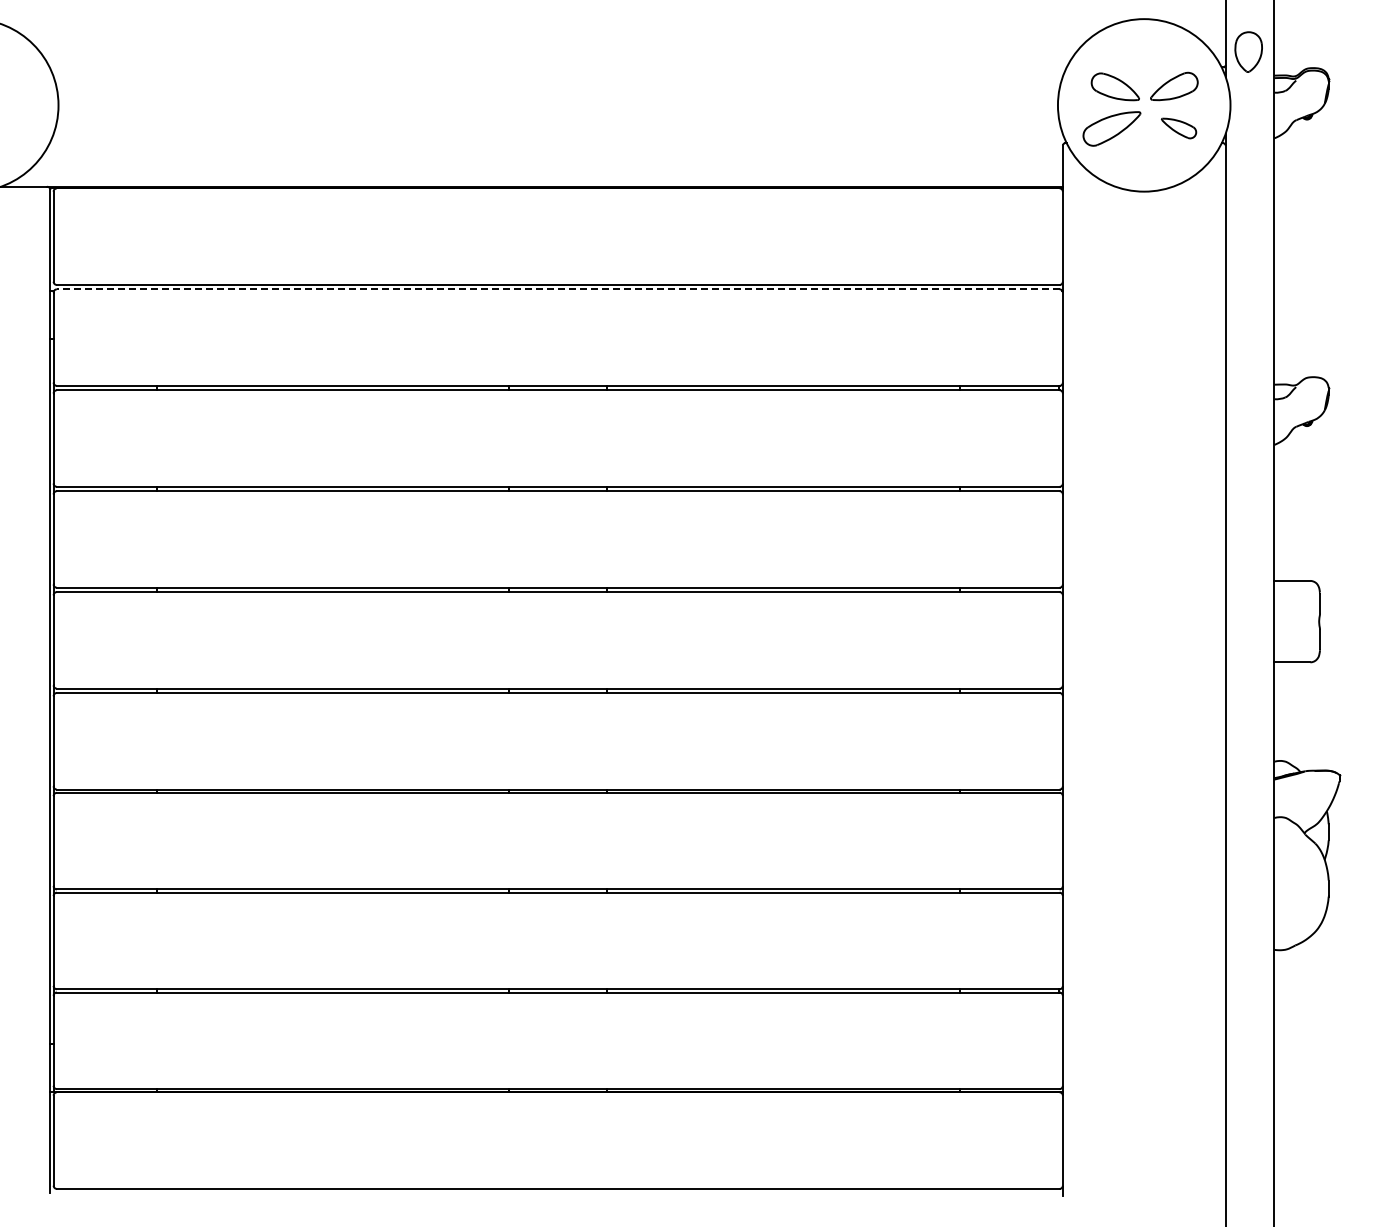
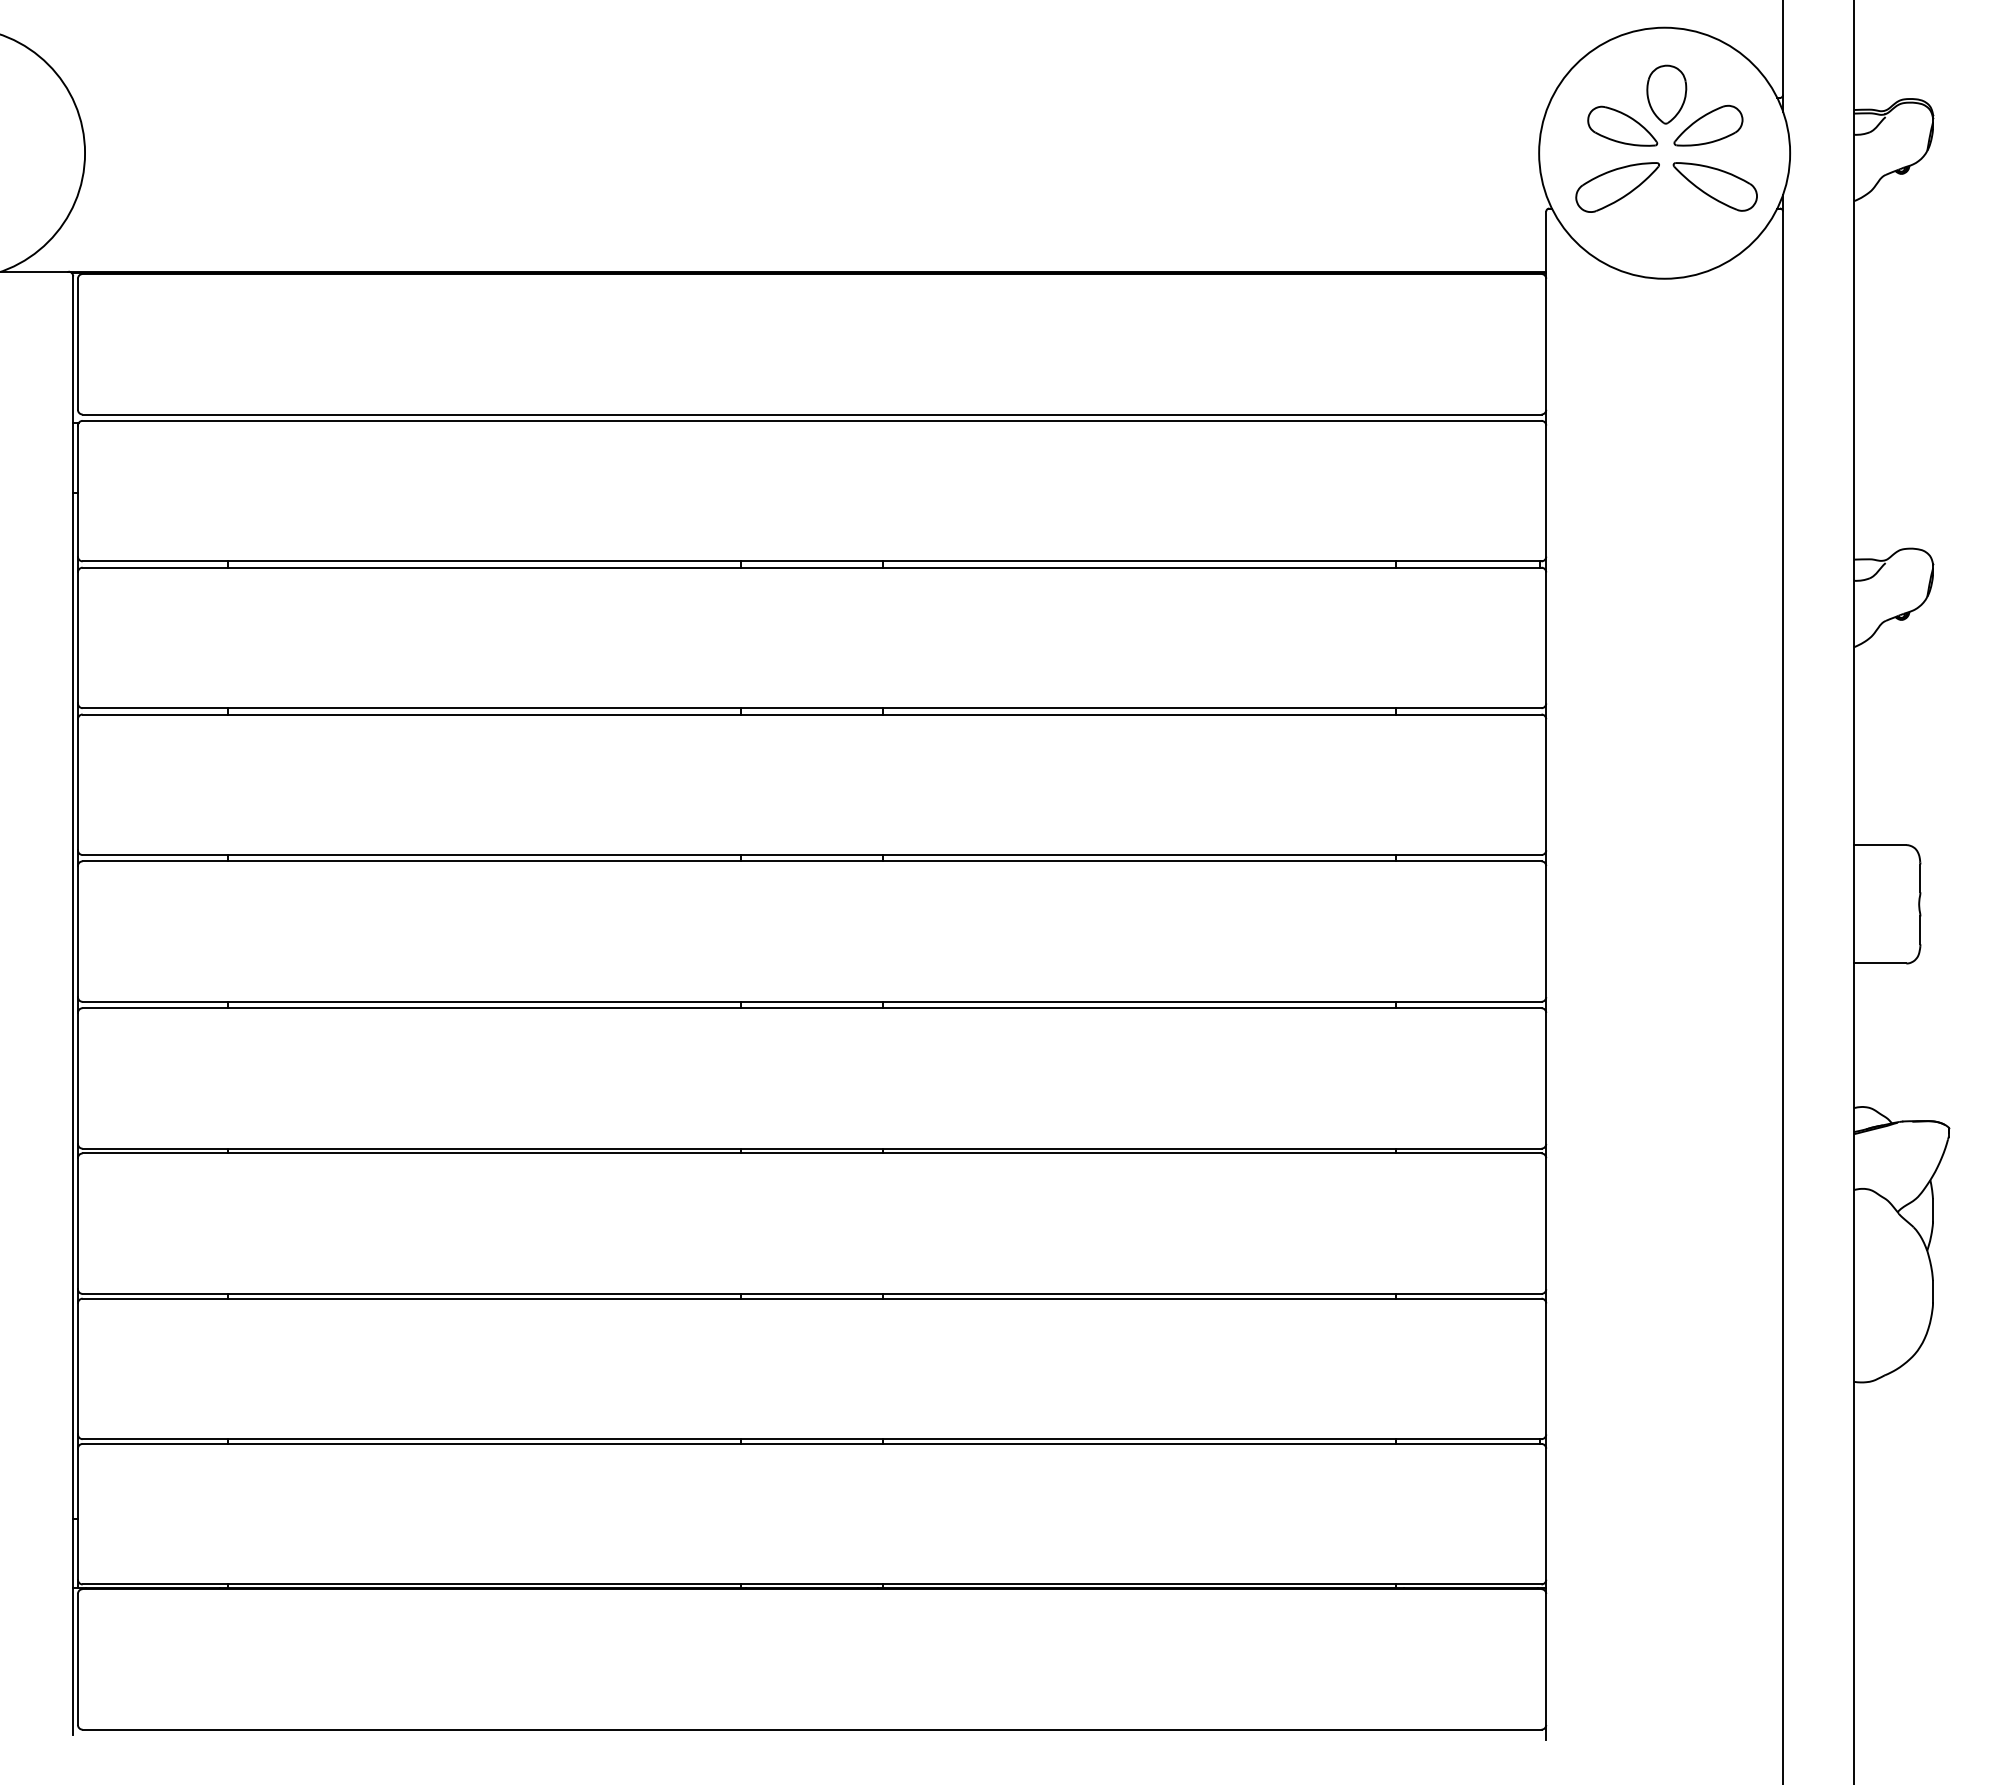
part: (1248, 51) -> (1666, 93), moved
part: (1178, 128) -> (1714, 186), size x1.67
line: (557, 289) -> (810, 421), dashed -> solid

